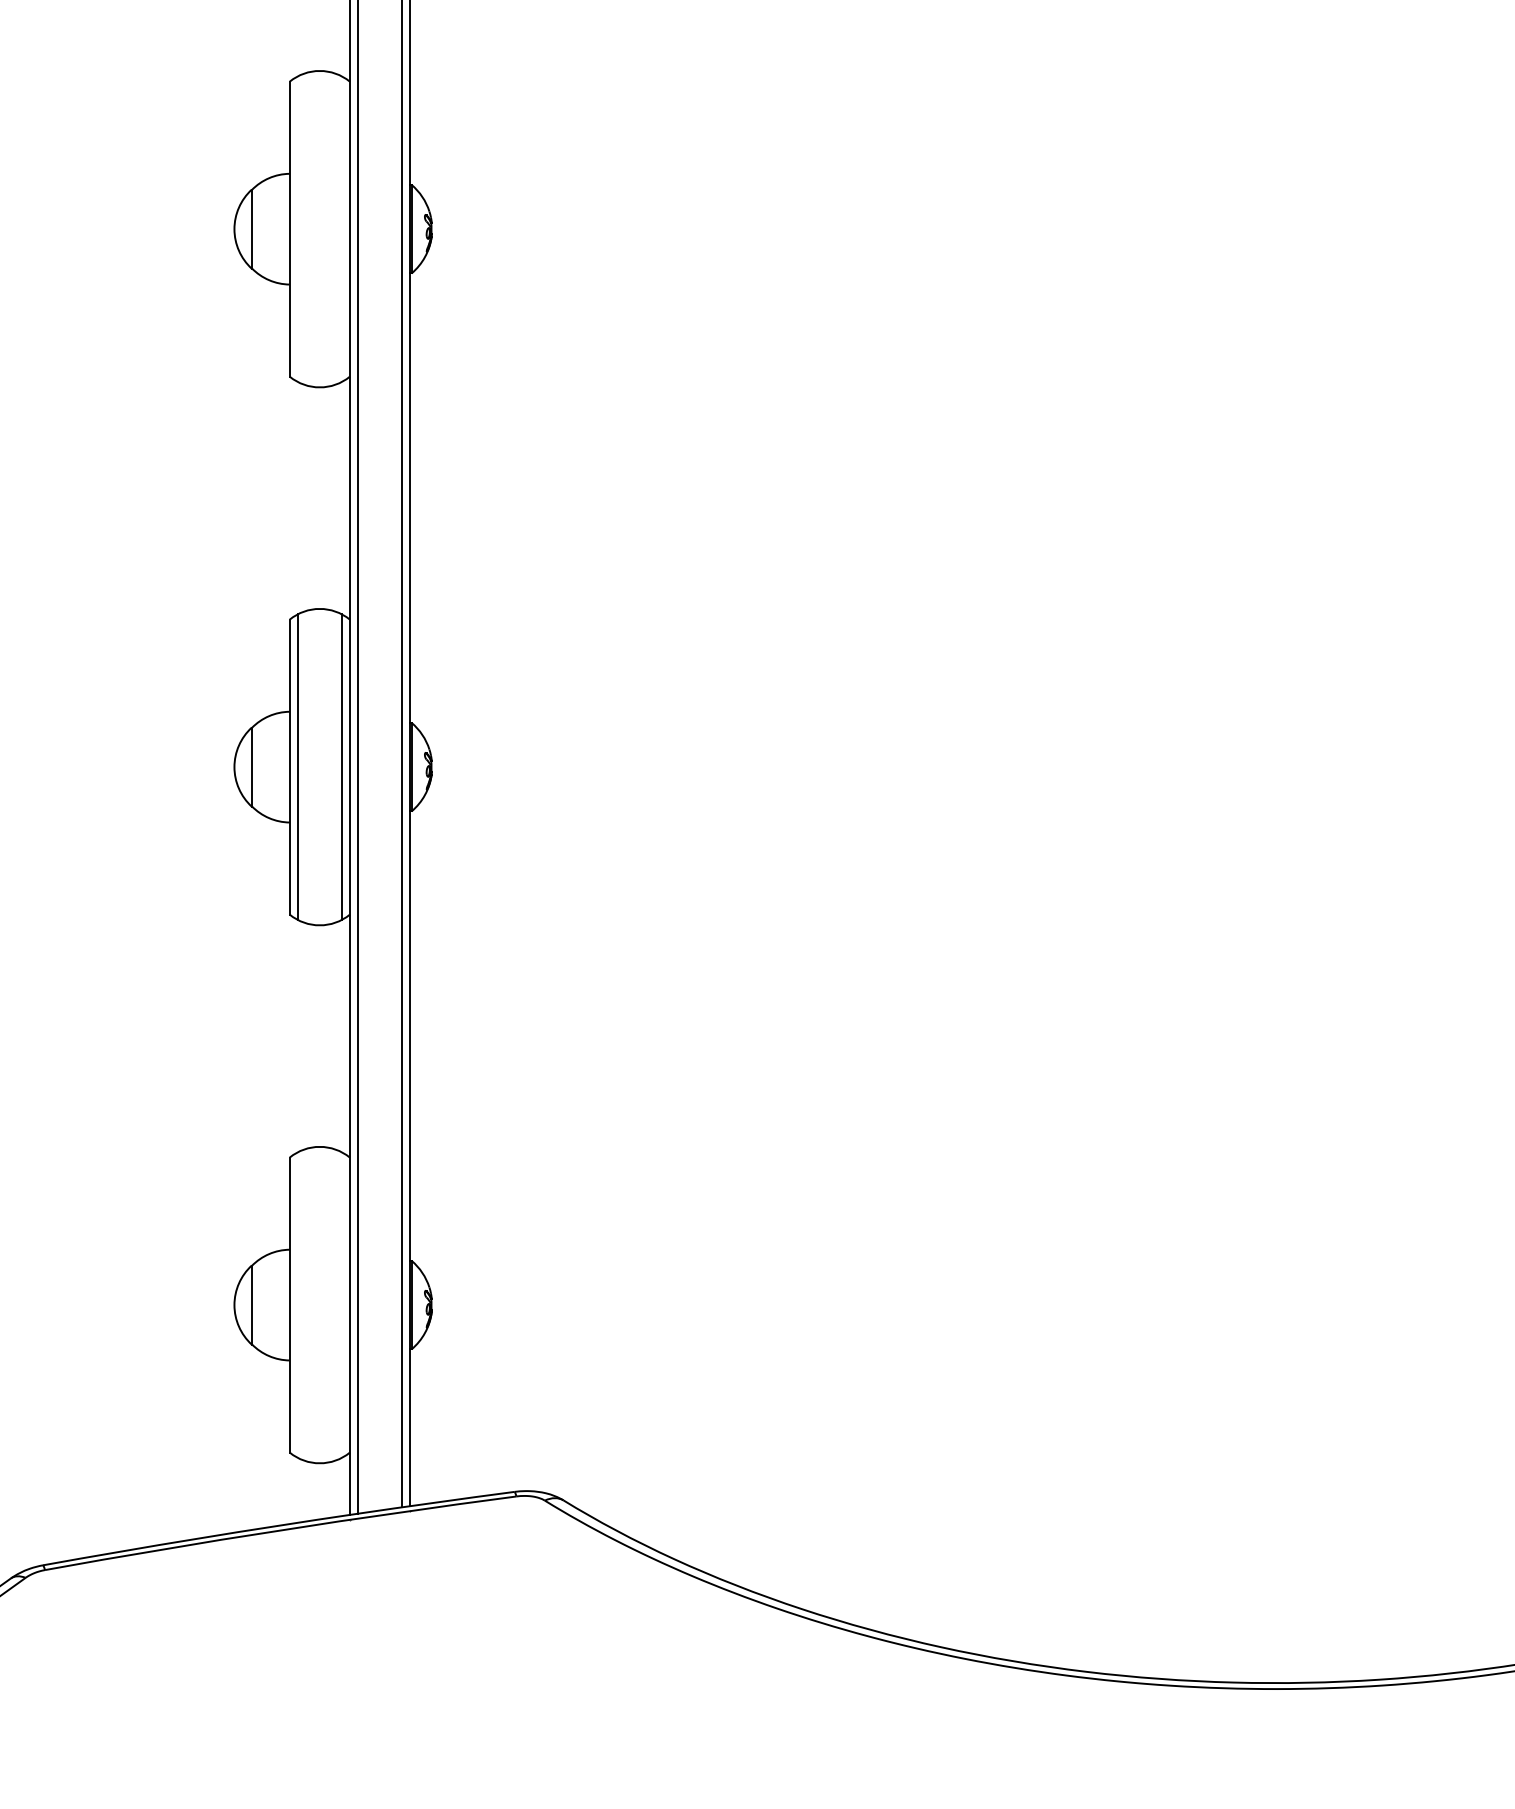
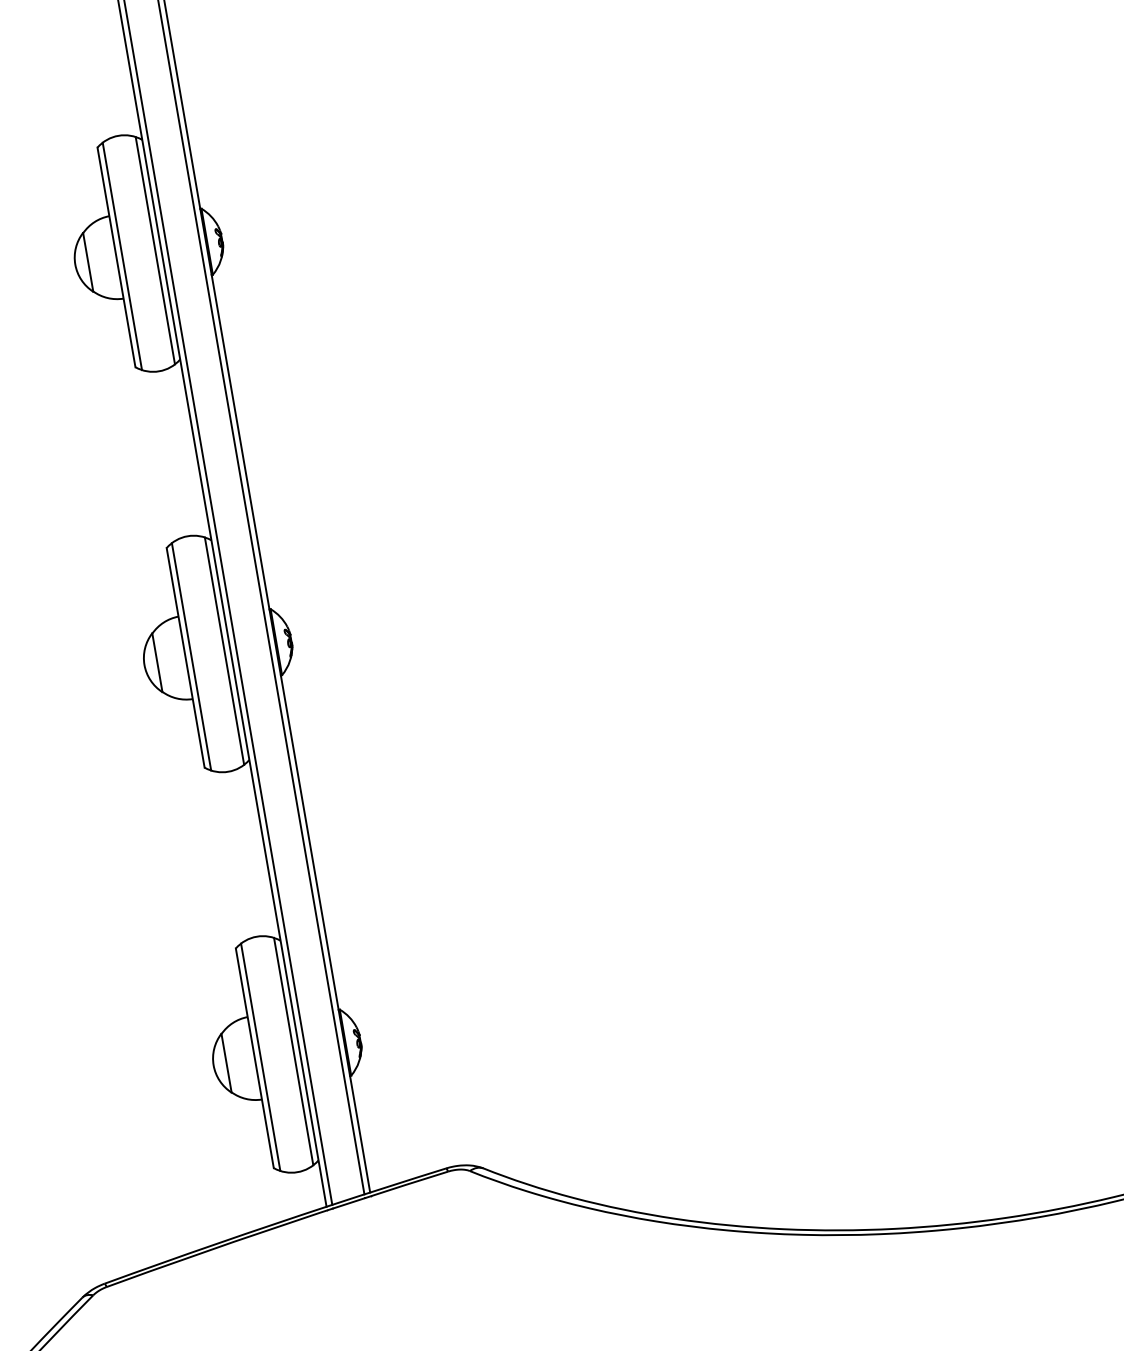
line: (297, 228) -> (122, 255), added
line: (341, 228) -> (154, 250), added
line: (297, 1304) -> (260, 1056), added
line: (341, 1304) -> (293, 1051), added

